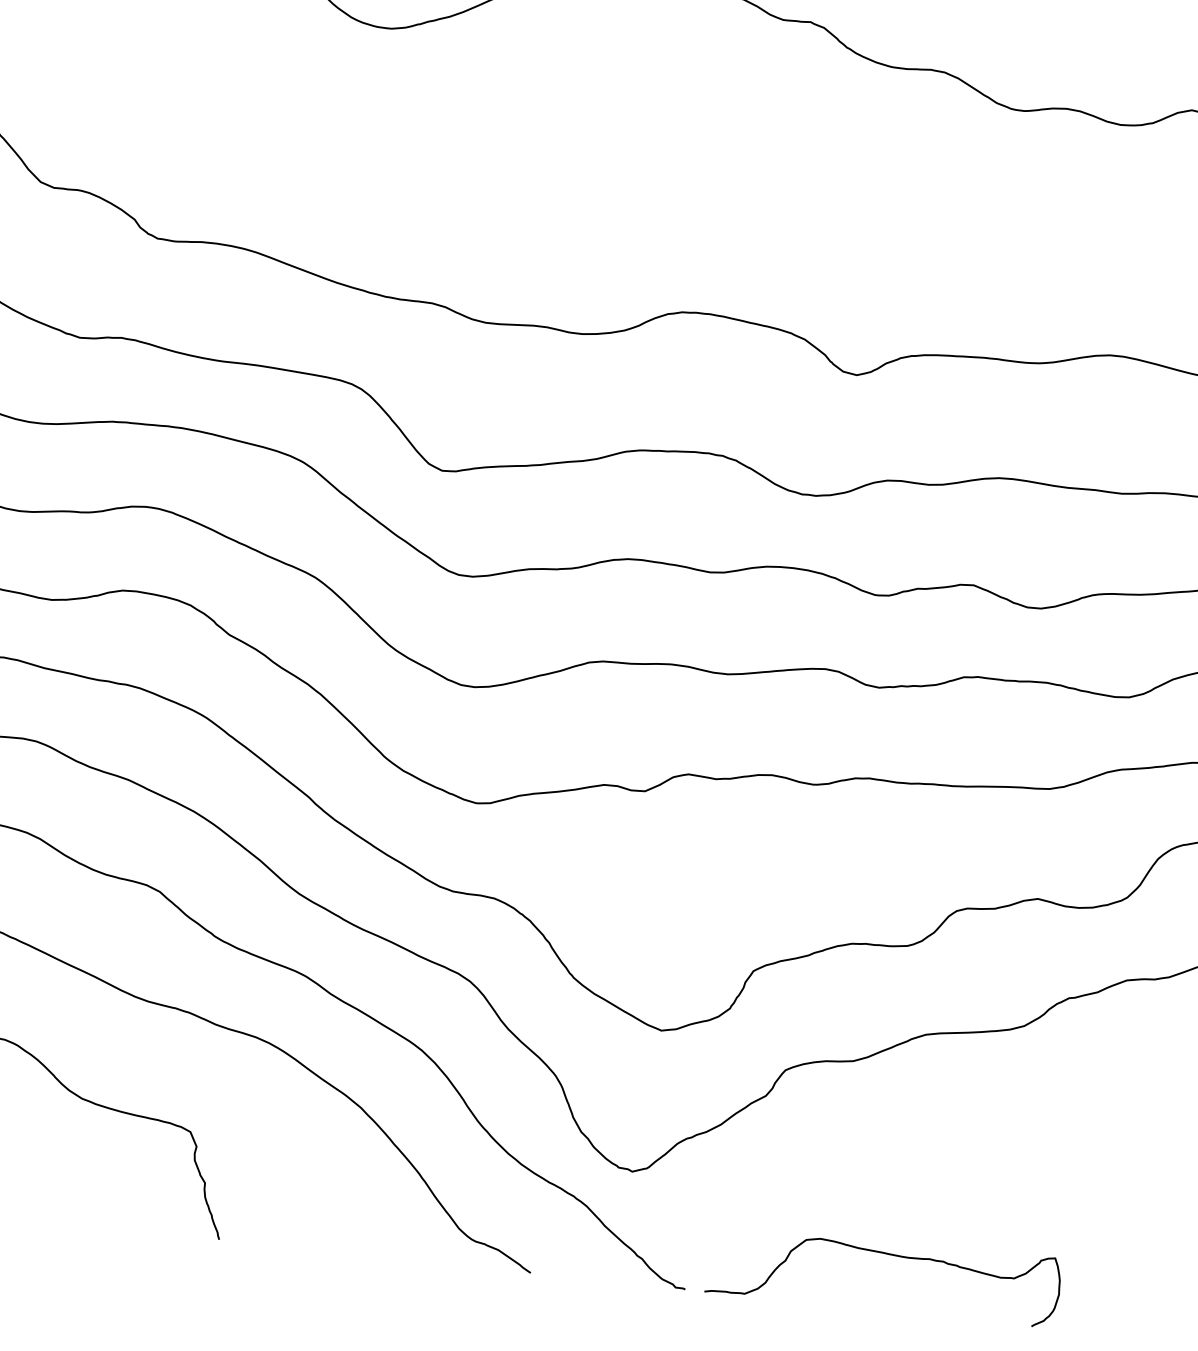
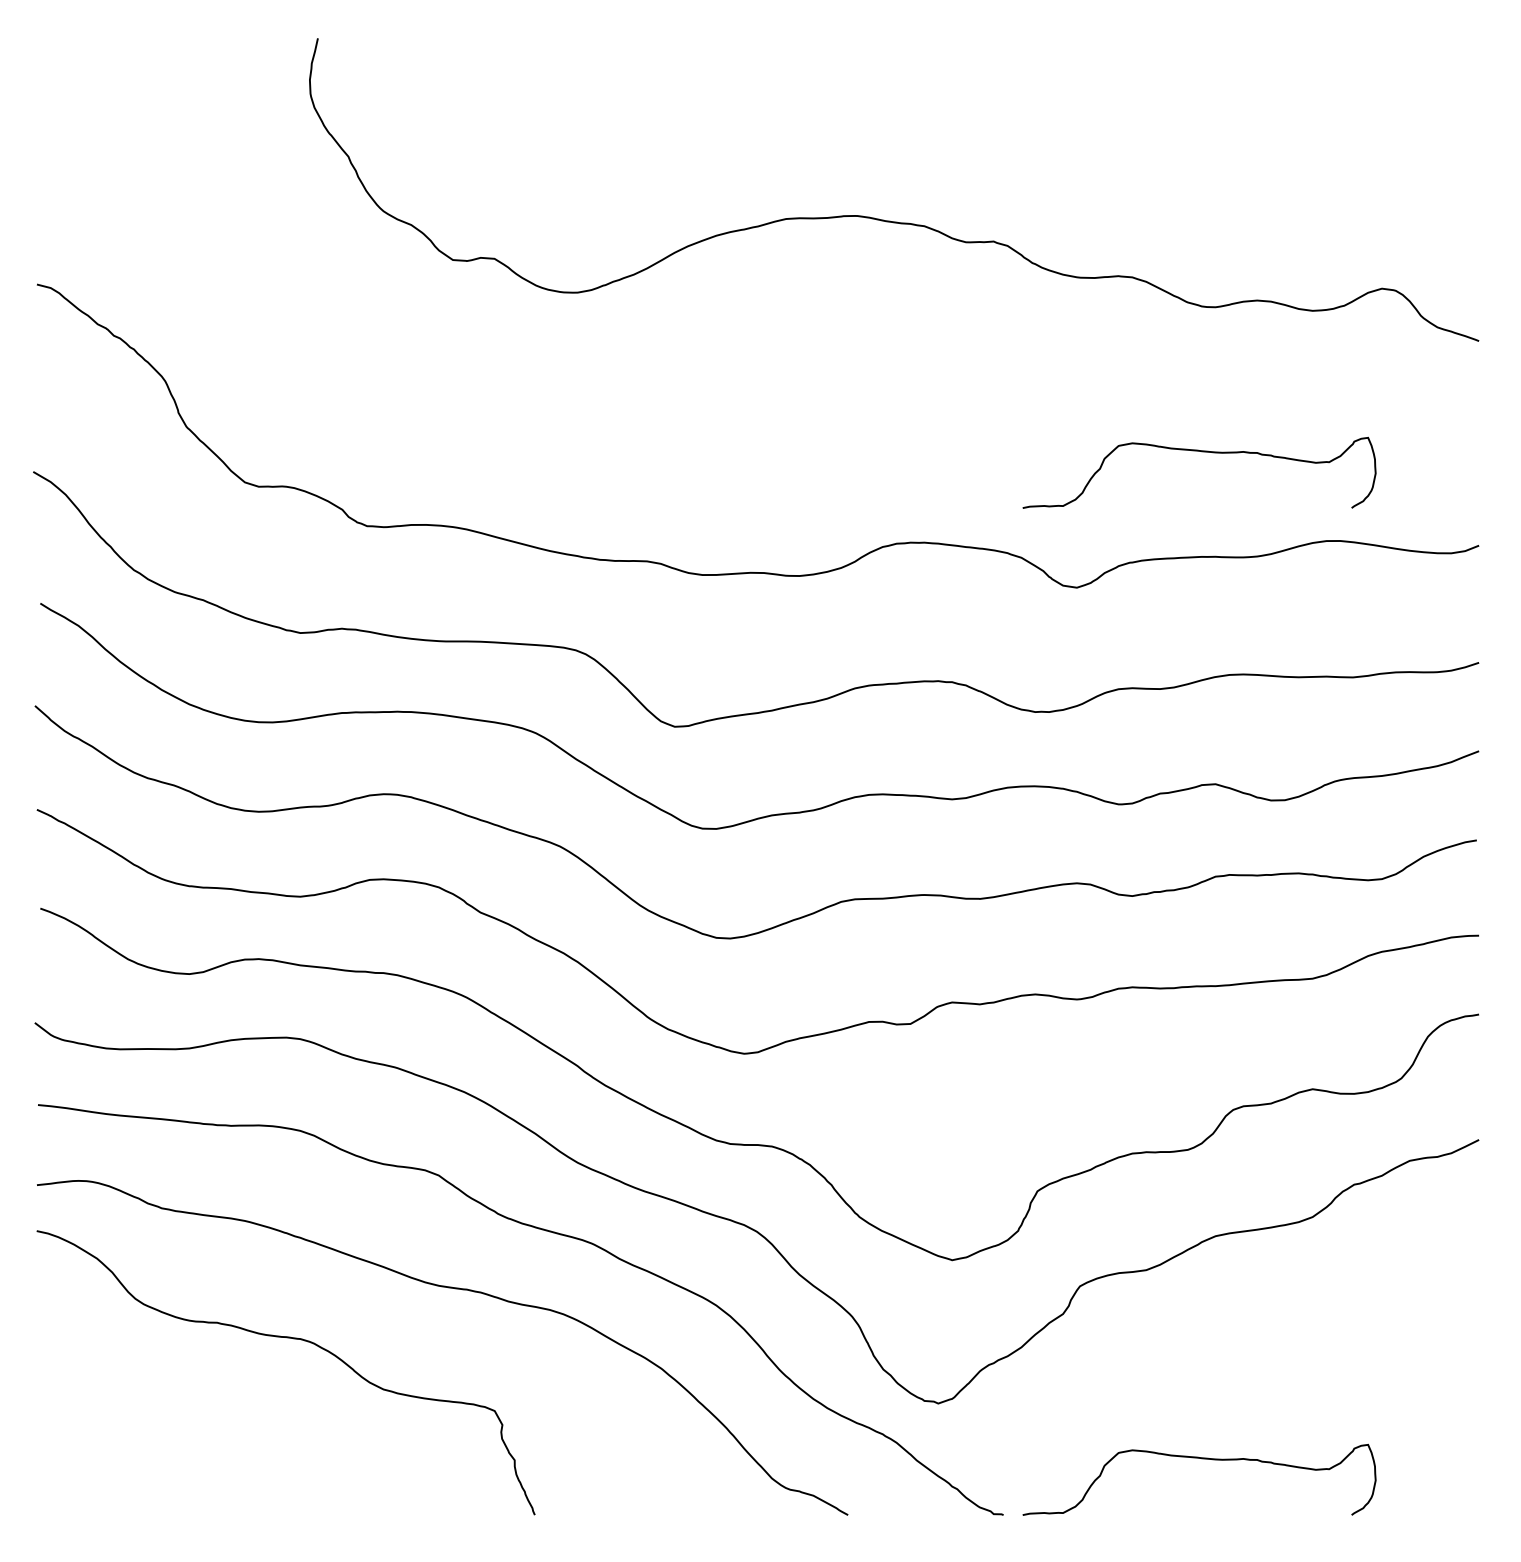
curve: (995, 253) -> (1201, 452), added

